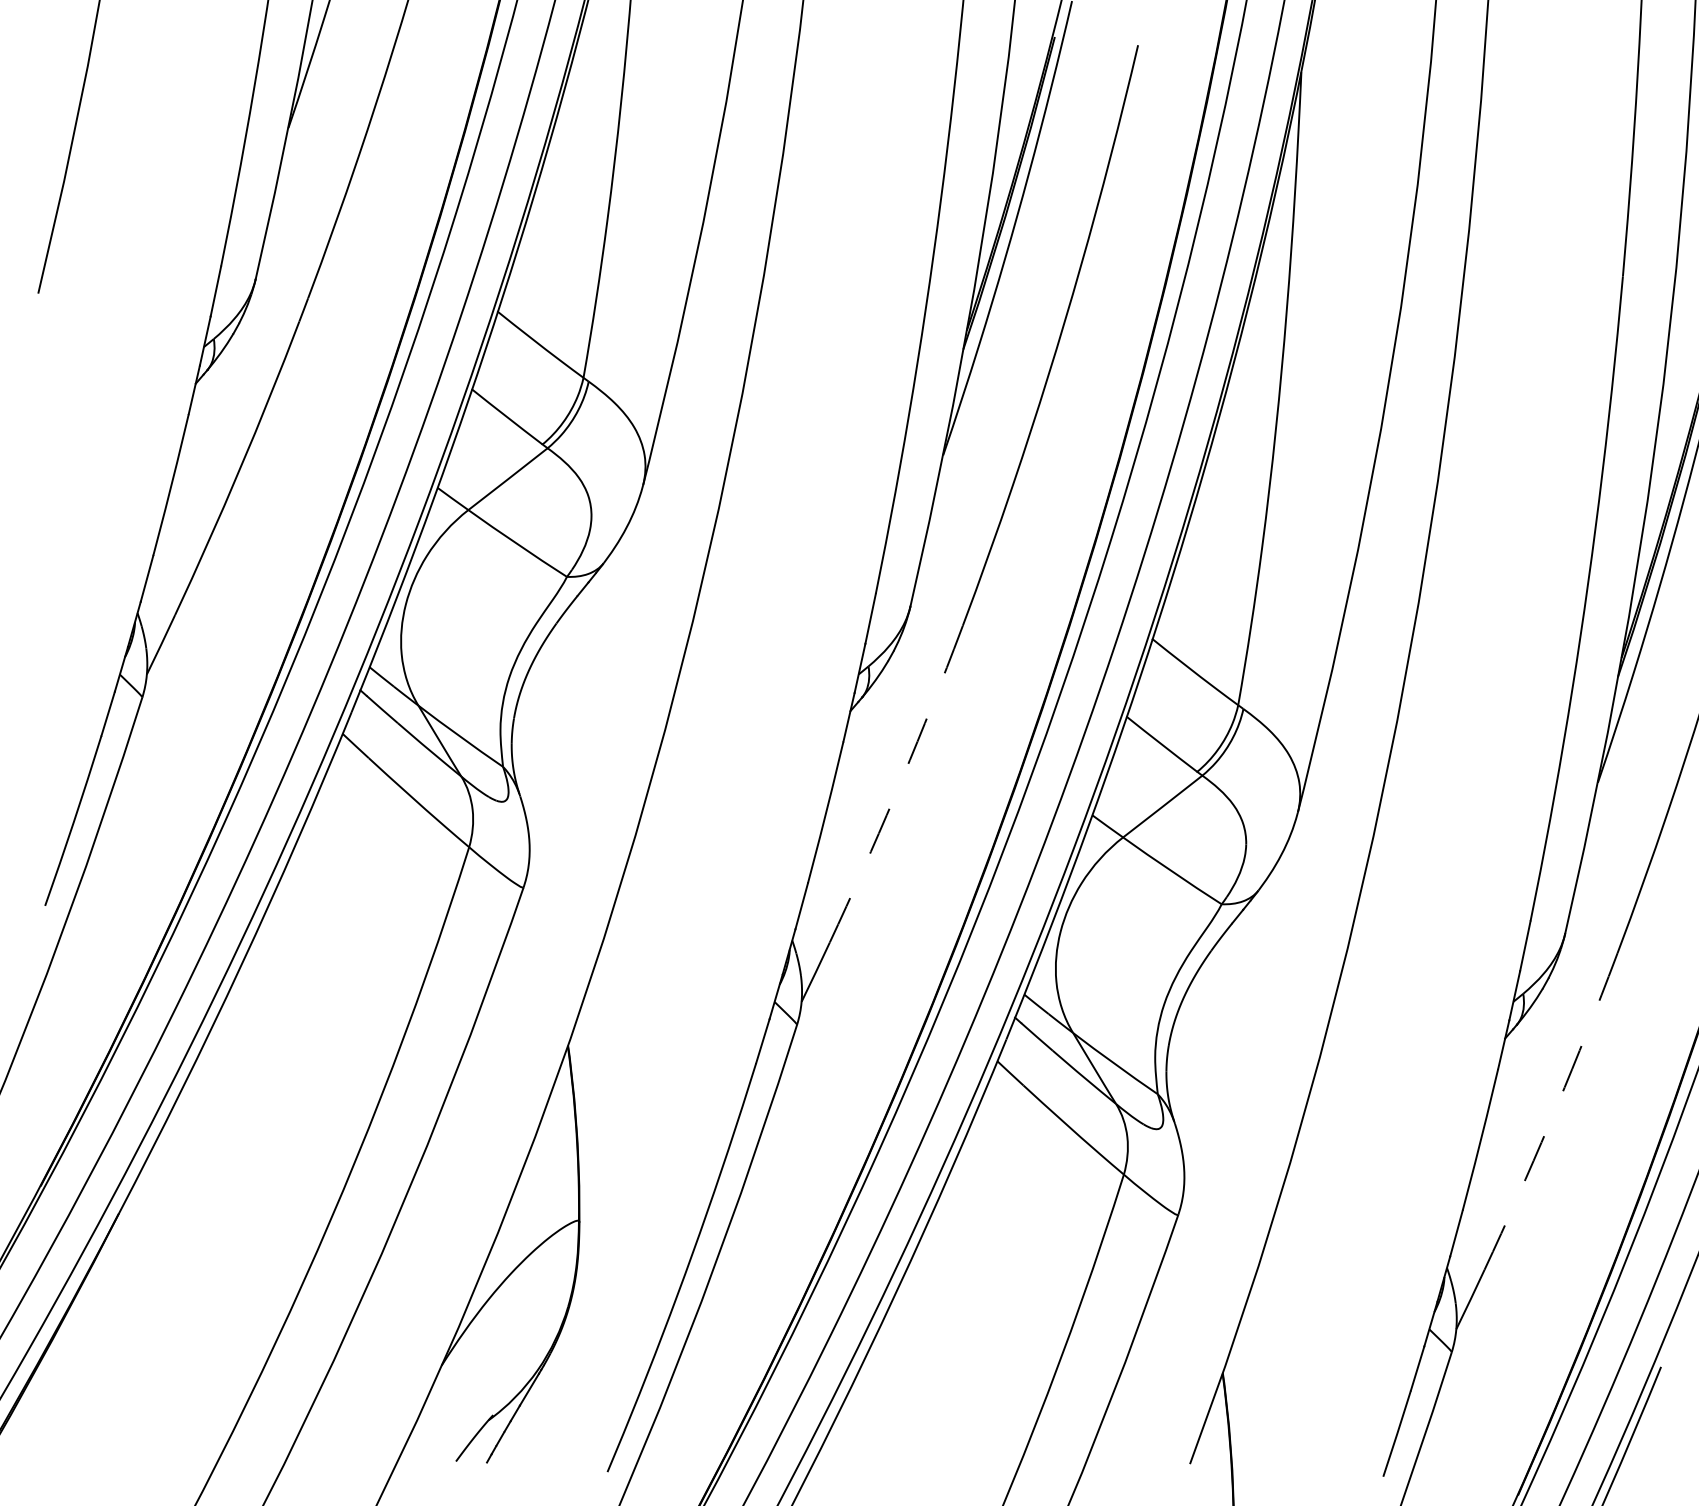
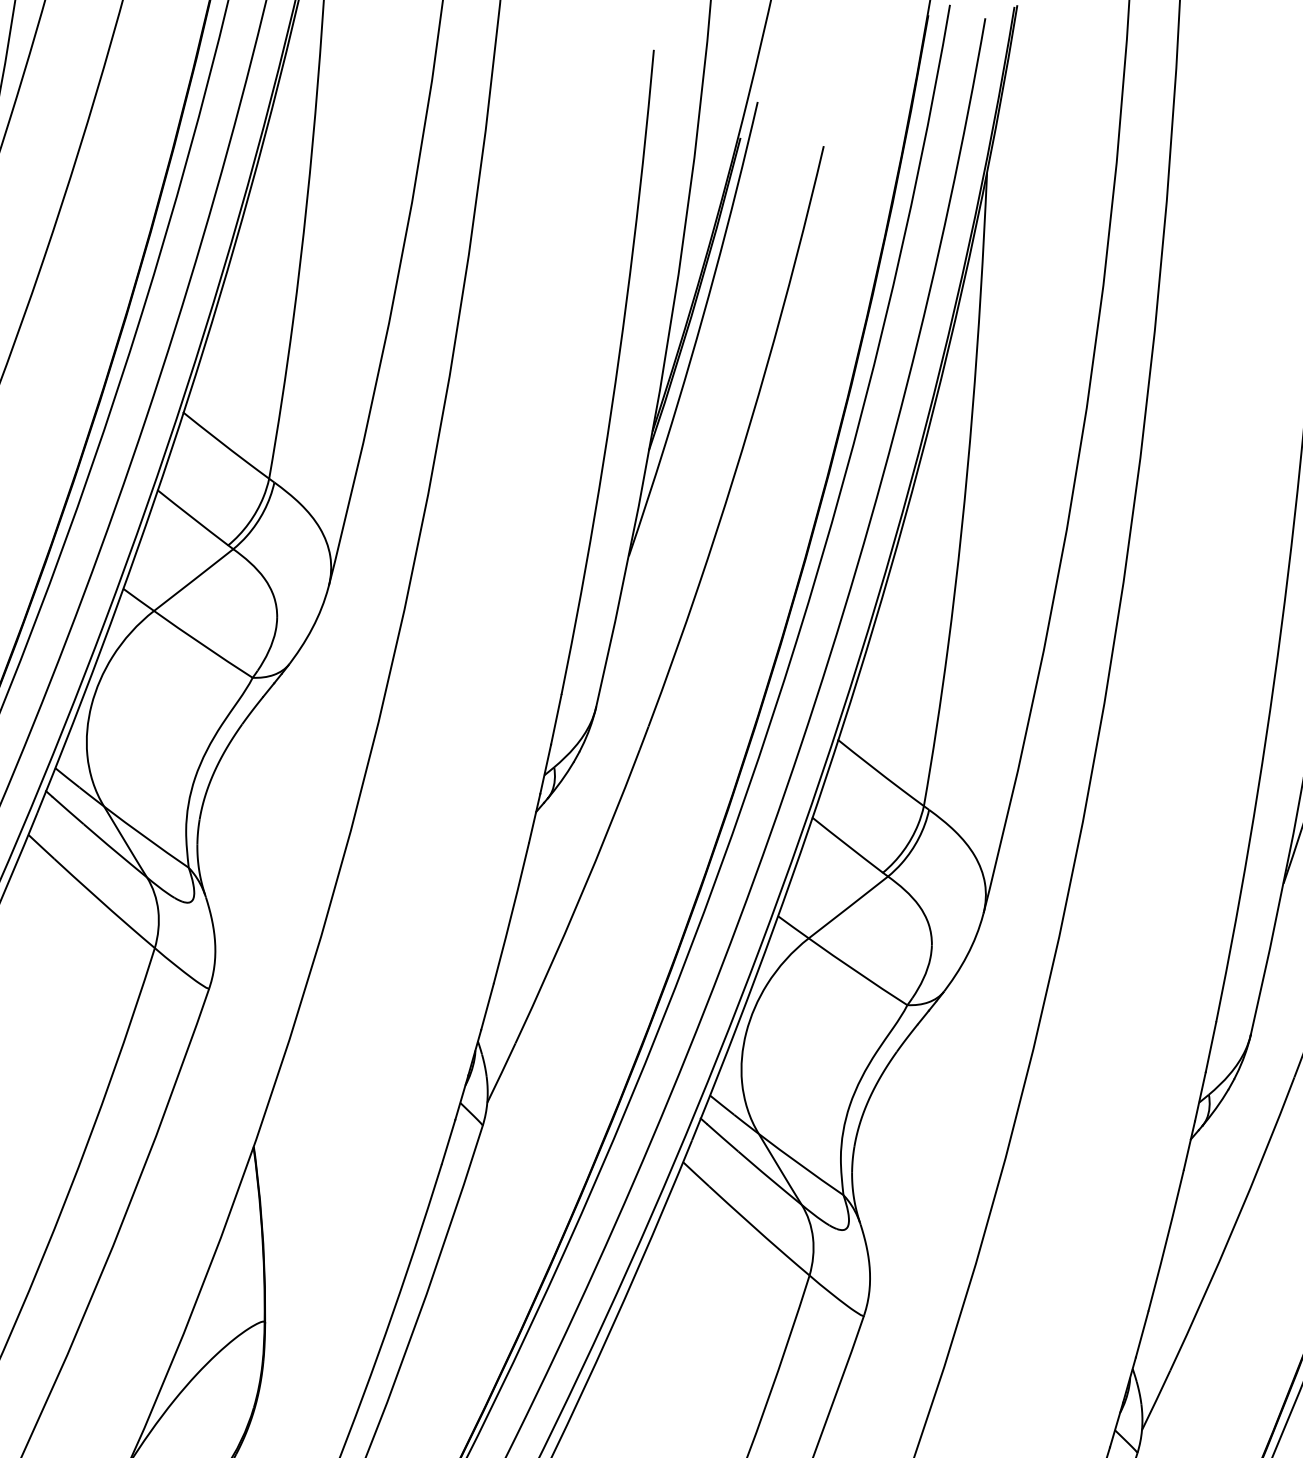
arc: (894, 796) -> (580, 897), dashed -> solid
arc: (1549, 1124) -> (1235, 1225), dashed -> solid

